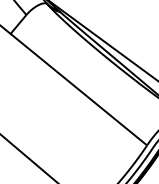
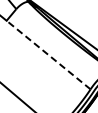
line: (78, 90) -> (48, 55), solid -> dashed

